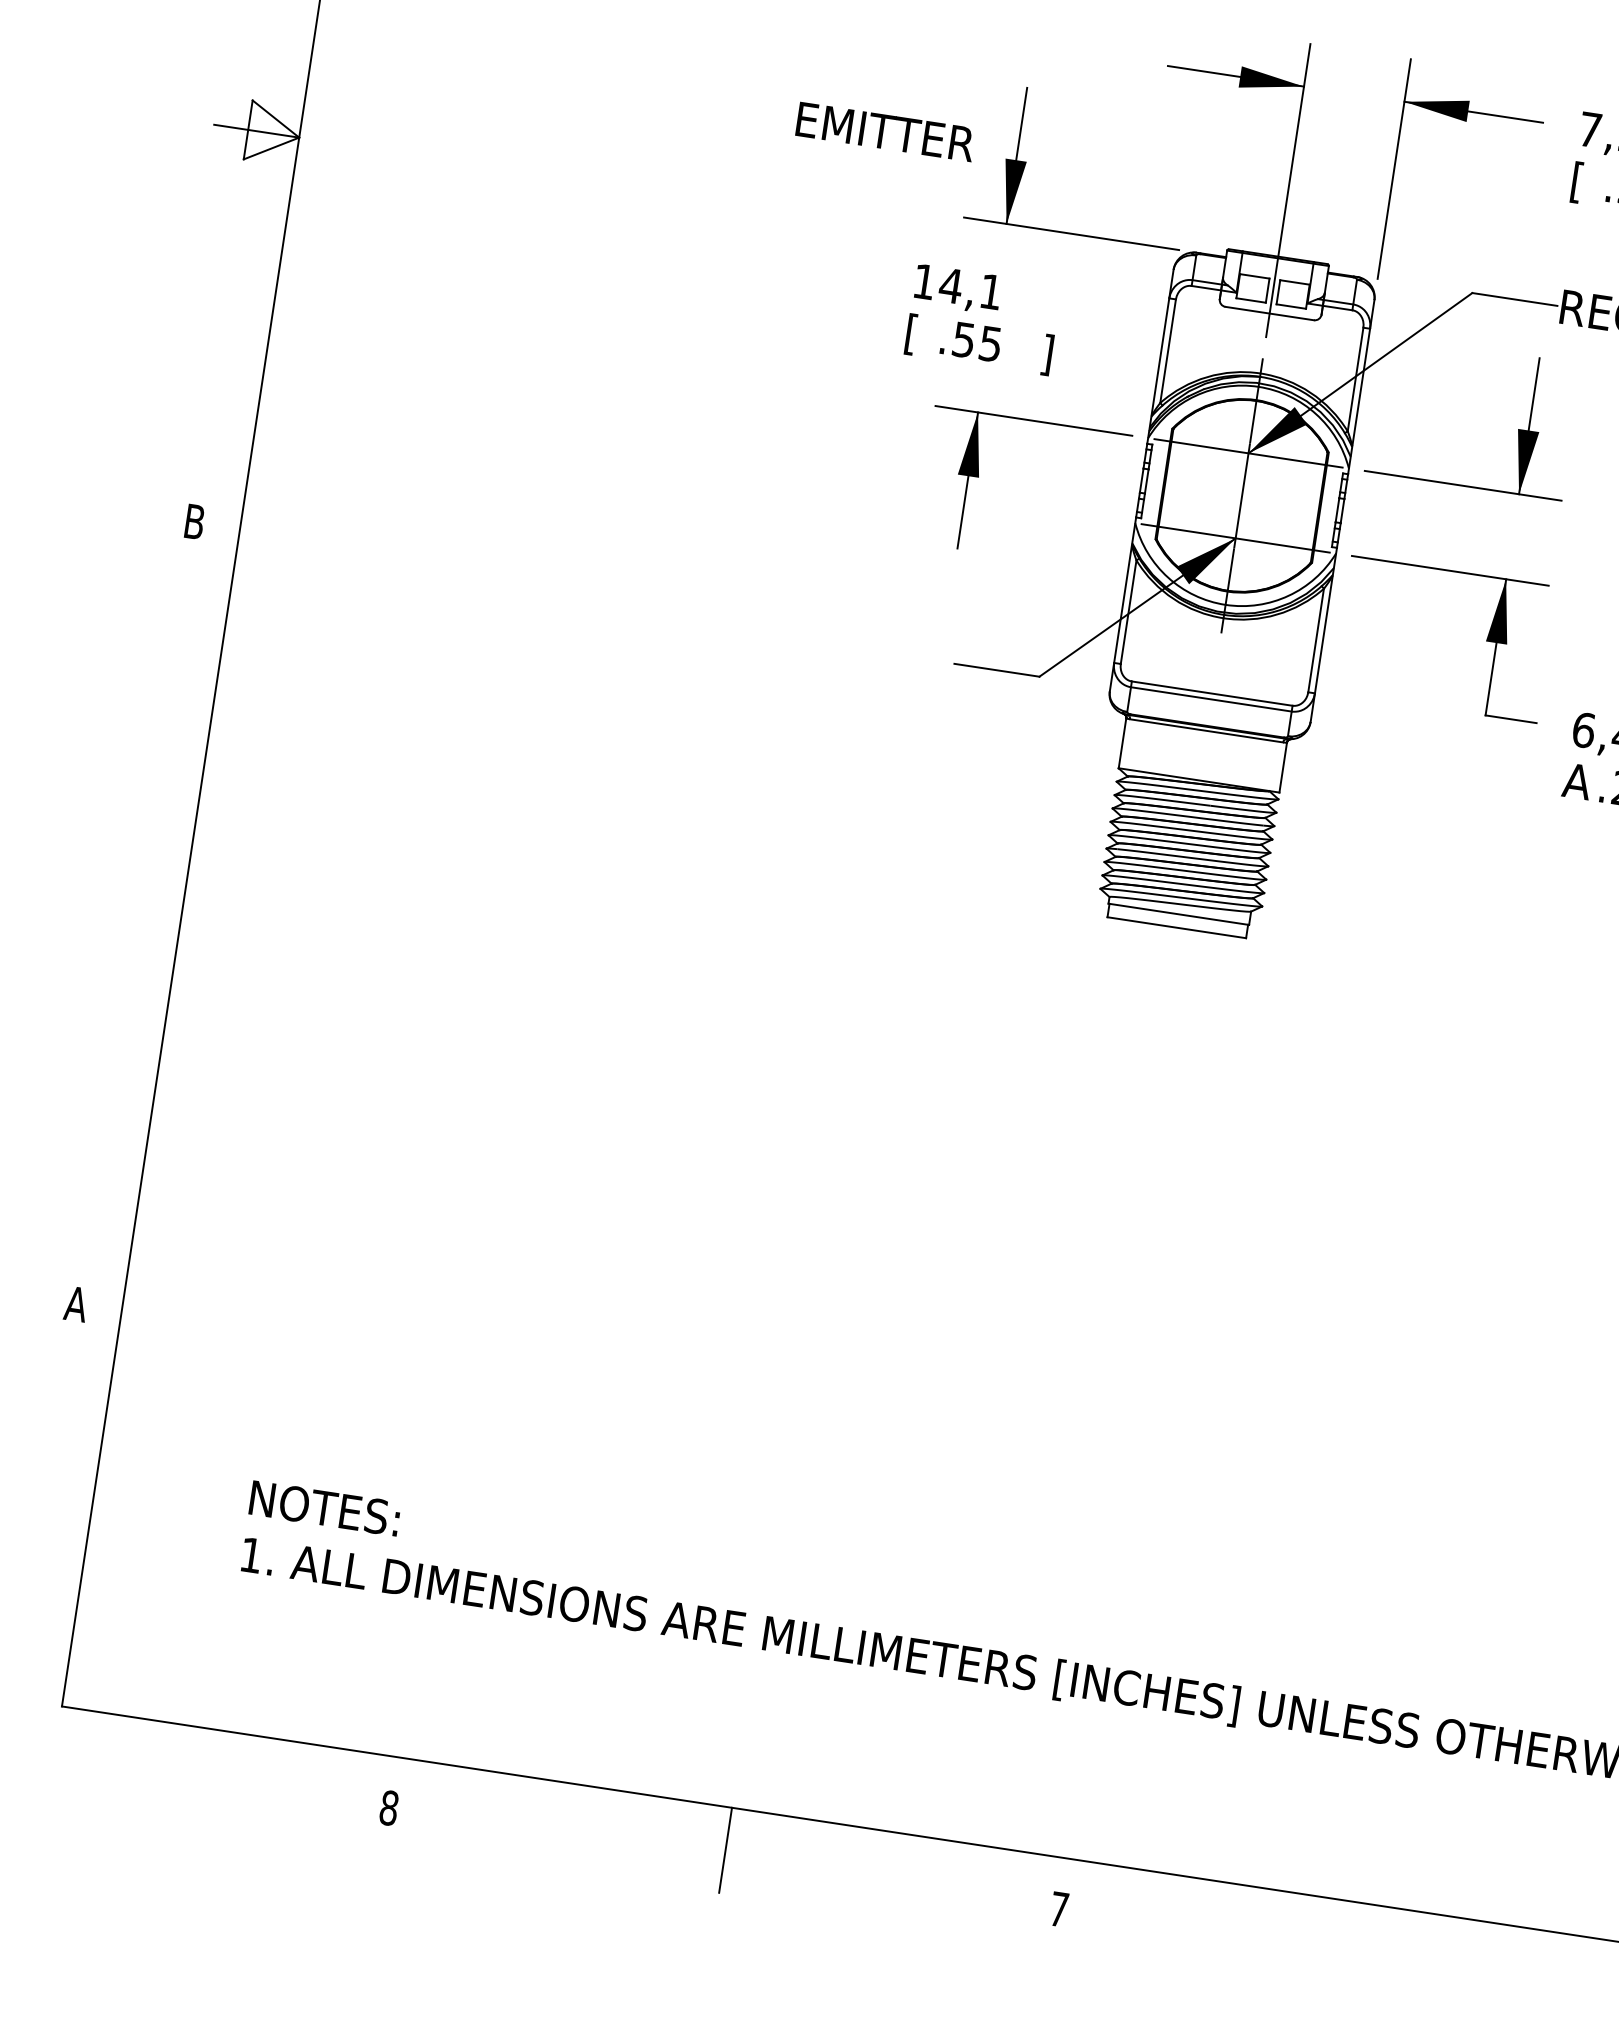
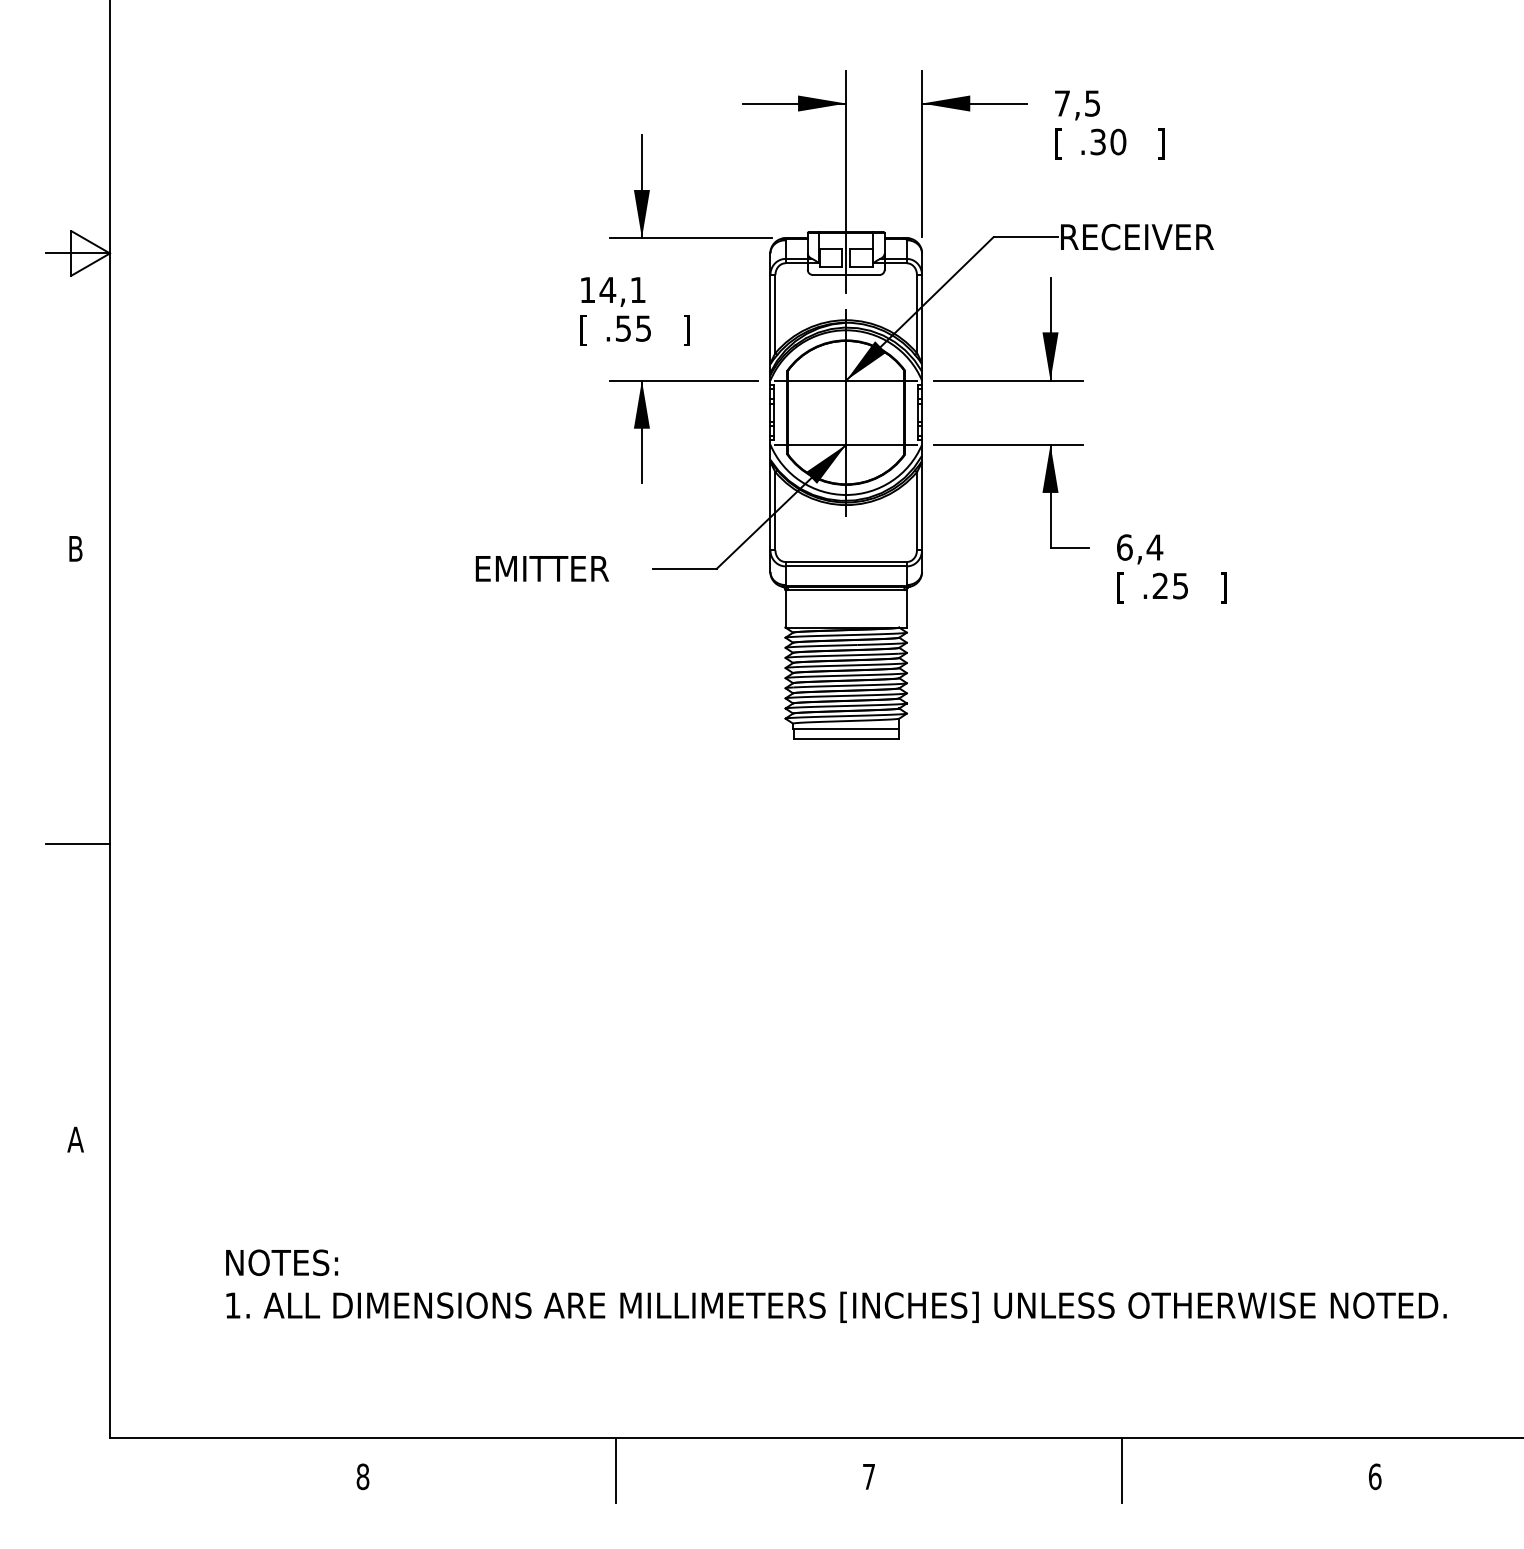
text: (885, 131) -> (542, 568), moved
text: (1576, 783) -> (1125, 587), A -> [
line: (137, 913) -> (77, 844), added
line: (1396, 1951) -> (1122, 1470), added

